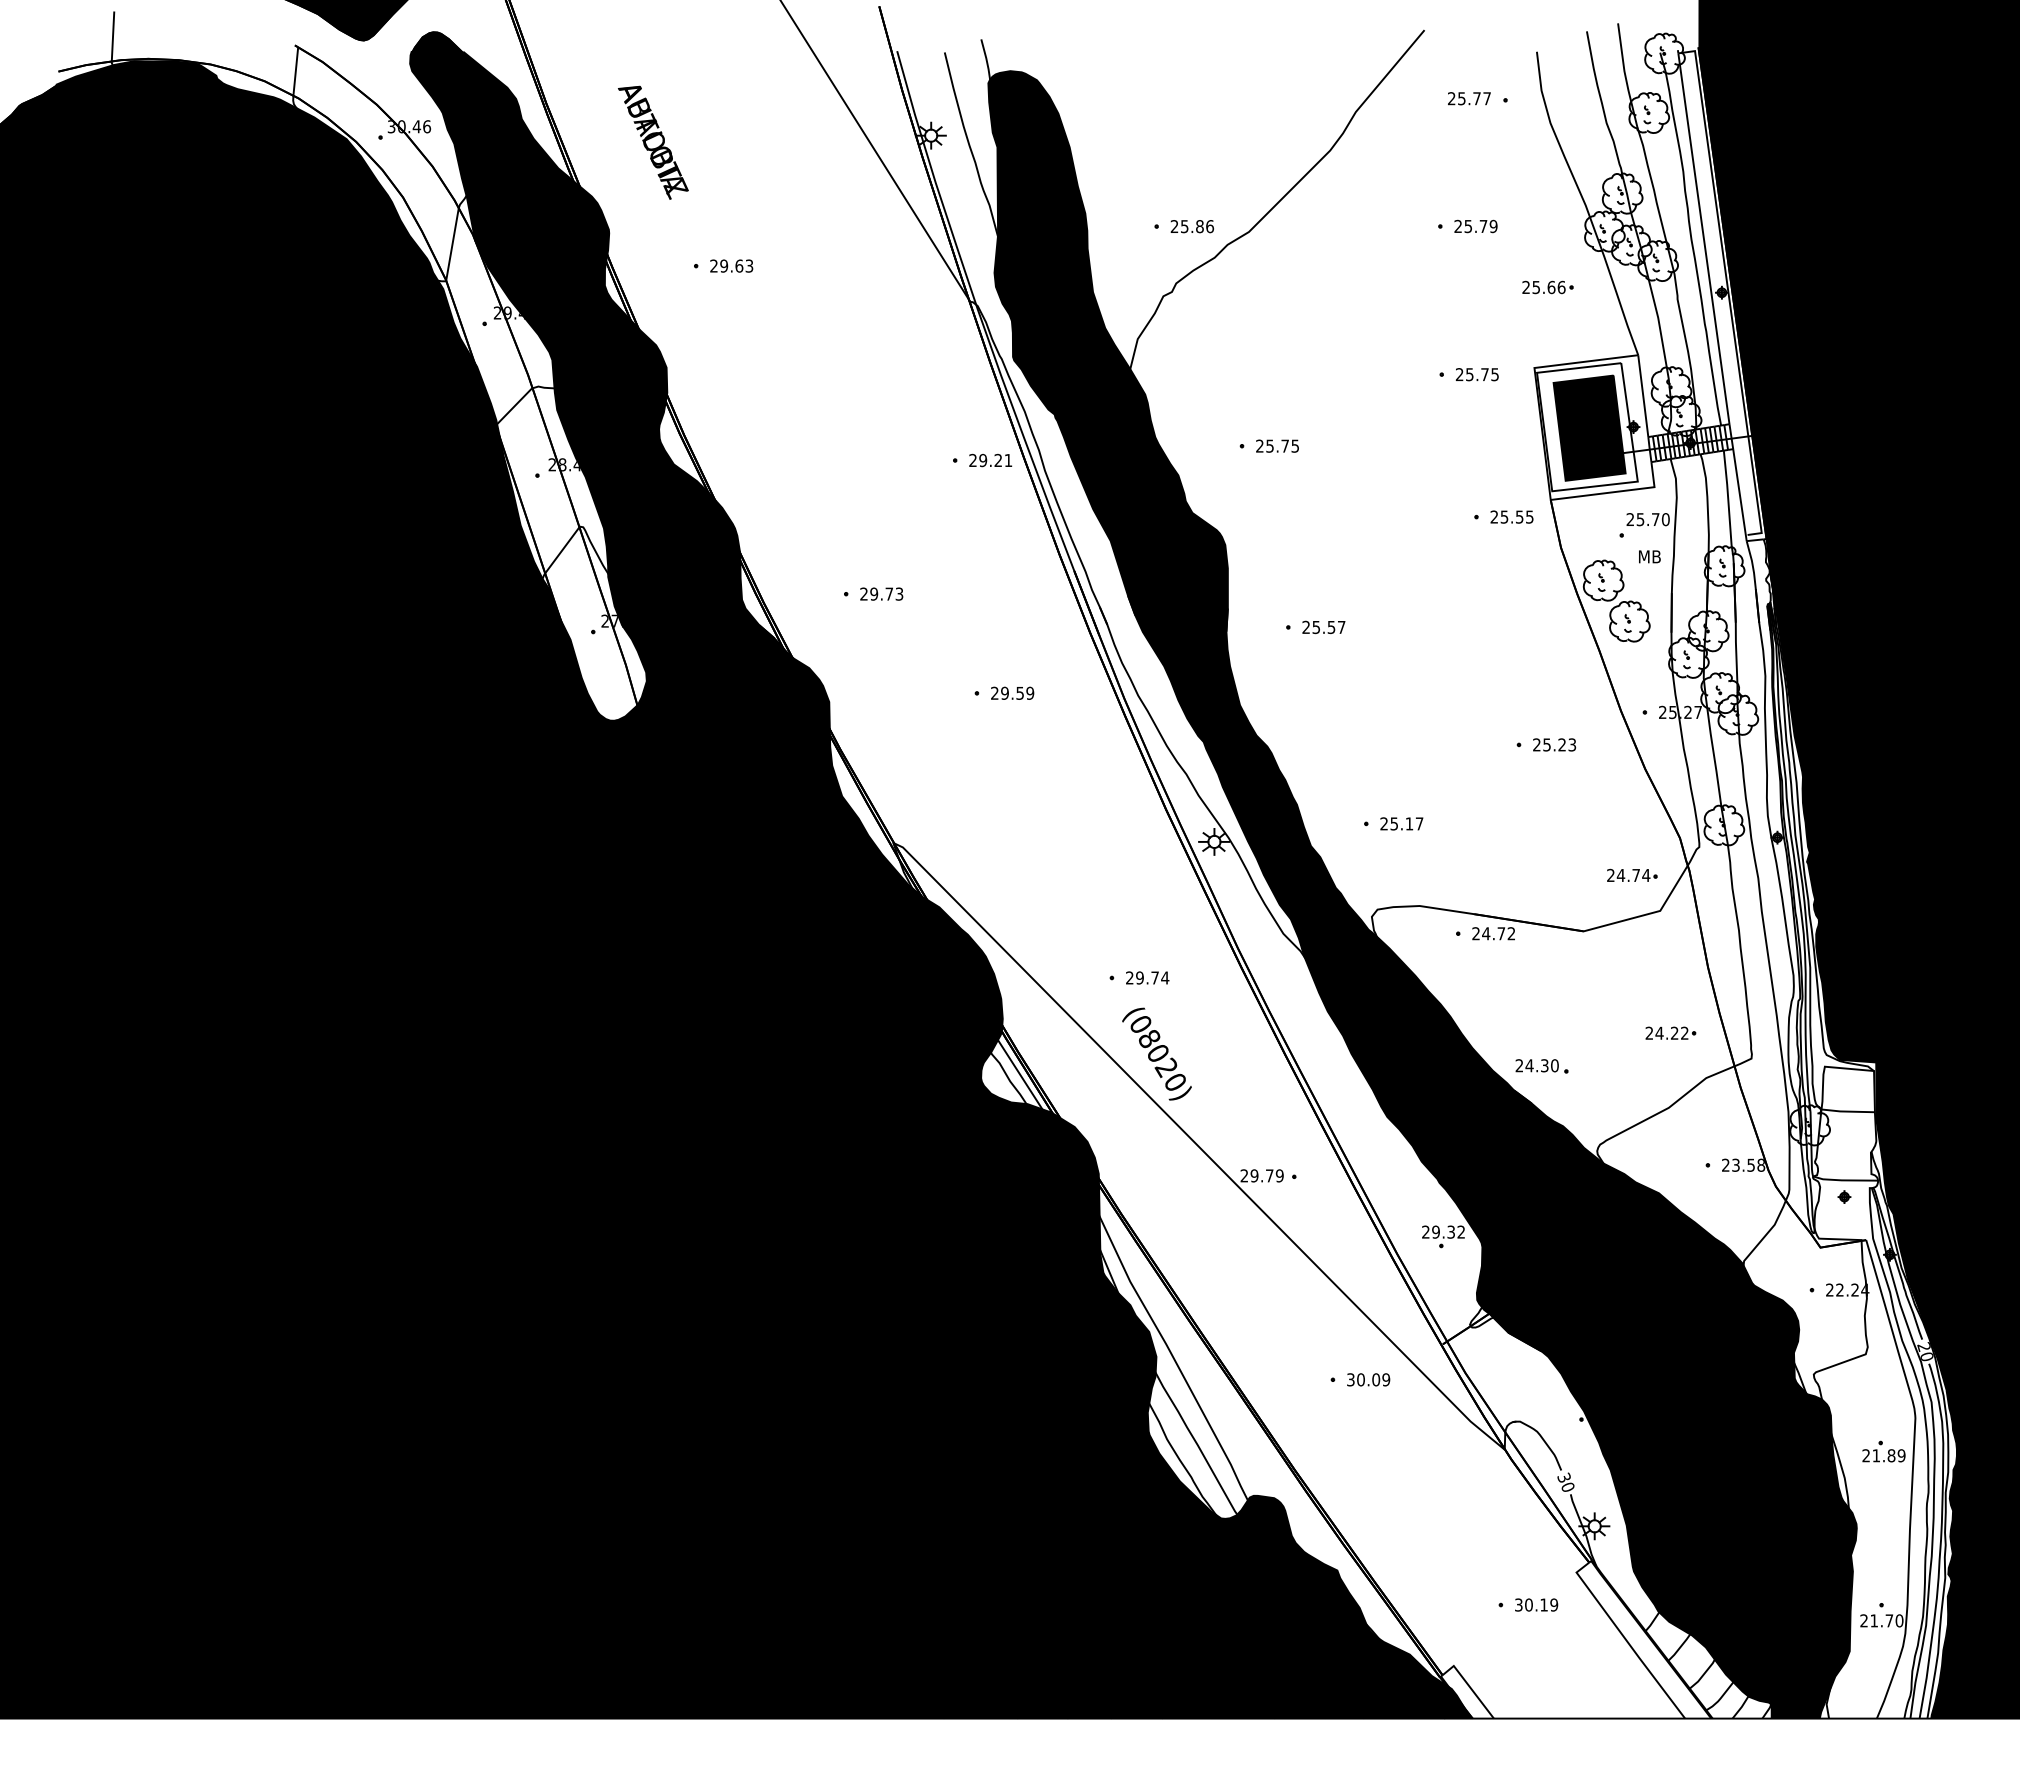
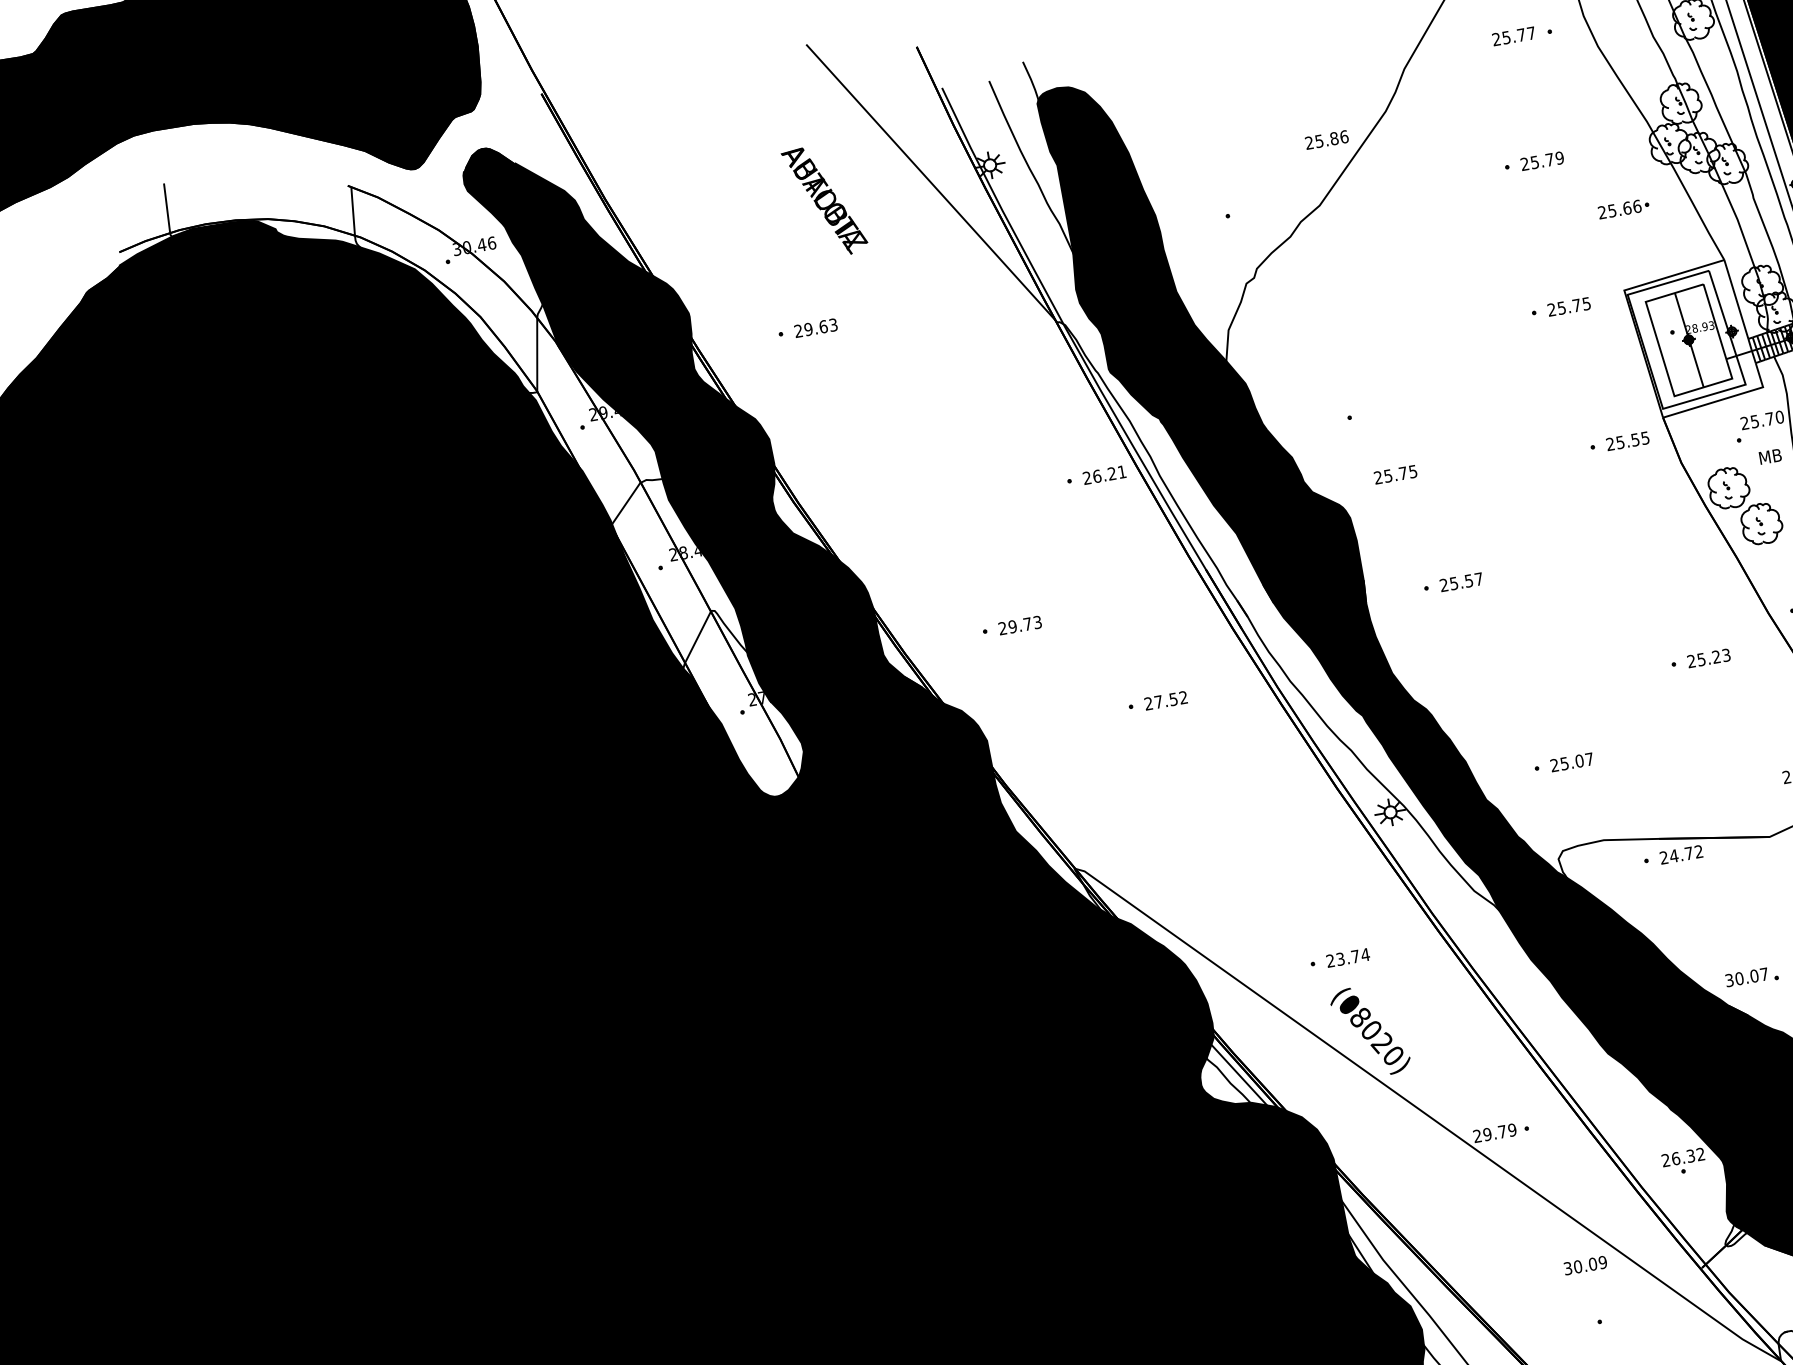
text: (653, 142) -> (825, 201), moved
text: (1191, 226) -> (1326, 140), moved
fill: (1589, 427) -> (1688, 339), removed
text: (1277, 445) -> (1395, 474), moved
text: (983, 460) -> (1097, 476), 29.21 -> 26.21
text: (1017, 692) -> (1170, 699), 29.59 -> 27.52
text: (1409, 823) -> (1579, 760), 25.17 -> 25.07
text: (1139, 977) -> (1340, 958), 29.74 -> 23.74
text: (1536, 1065) -> (1746, 977), 24.30 -> 30.07
text: (1436, 1231) -> (1676, 1157), 29.32 -> 26.32
text: (1368, 1379) -> (1585, 1265), moved

